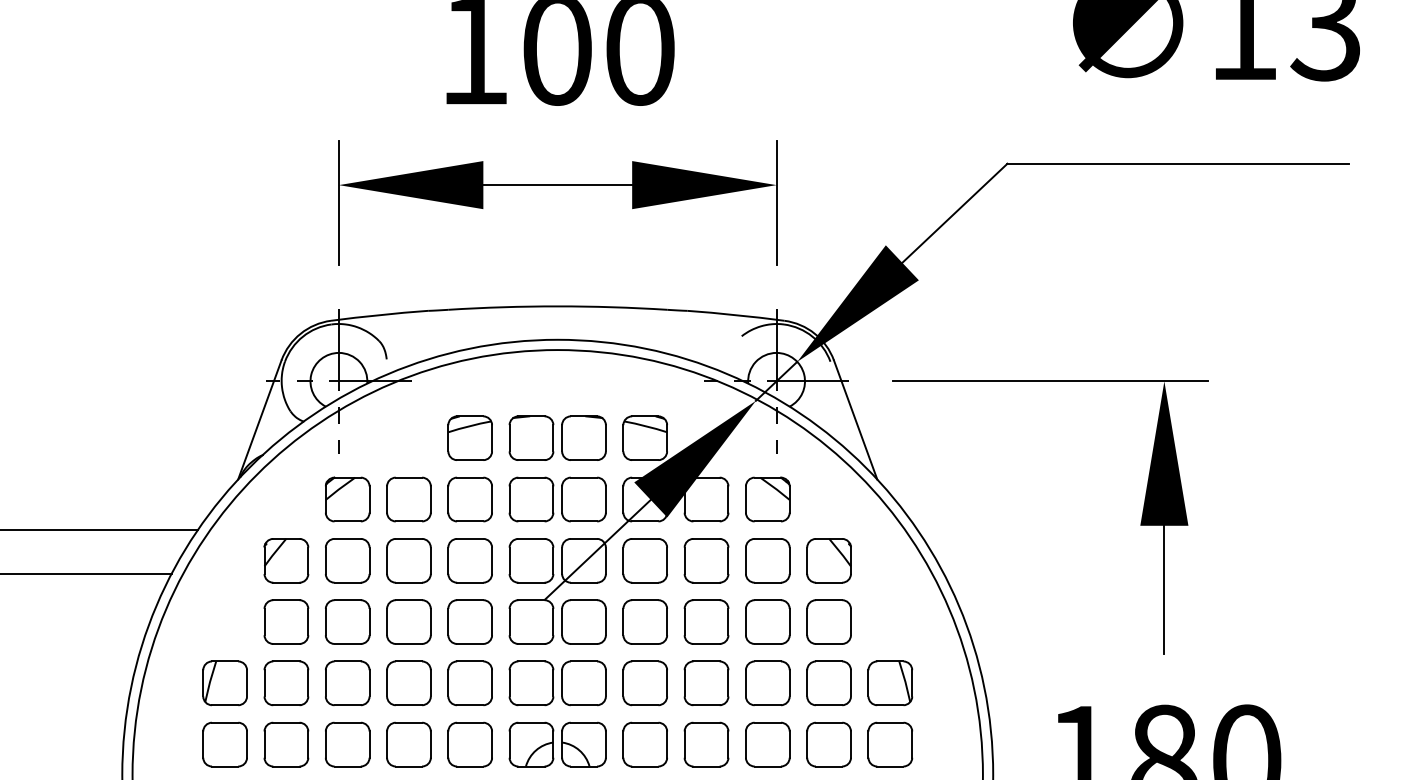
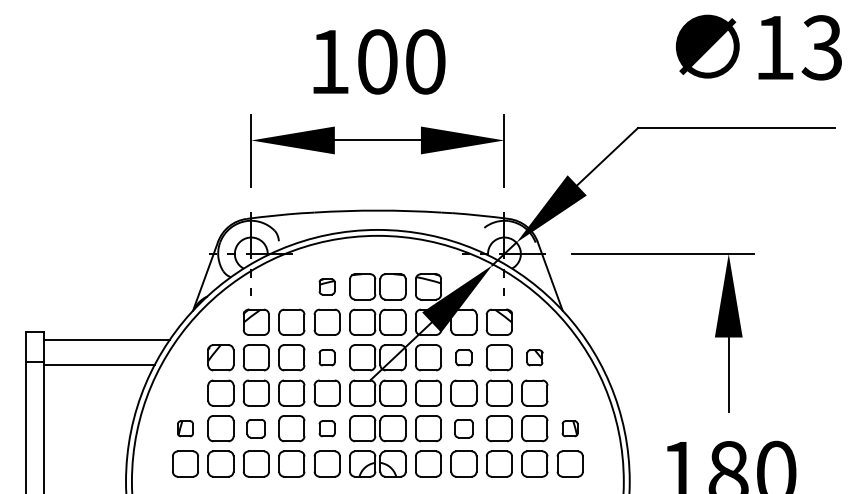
part: (468, 437) -> (326, 286), size x0.6
part: (468, 560) -> (326, 357), size x0.6
part: (705, 560) -> (463, 357), size x0.6
part: (828, 560) -> (534, 357), size x0.6
part: (225, 683) -> (185, 428), size x0.6
part: (346, 683) -> (255, 428), size x0.7
part: (468, 683) -> (326, 428), size x0.6
part: (705, 683) -> (463, 428), size x0.7
part: (889, 683) -> (569, 428), size x0.6

